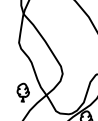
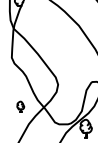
part: (23, 92) -> (20, 106), size x0.6

